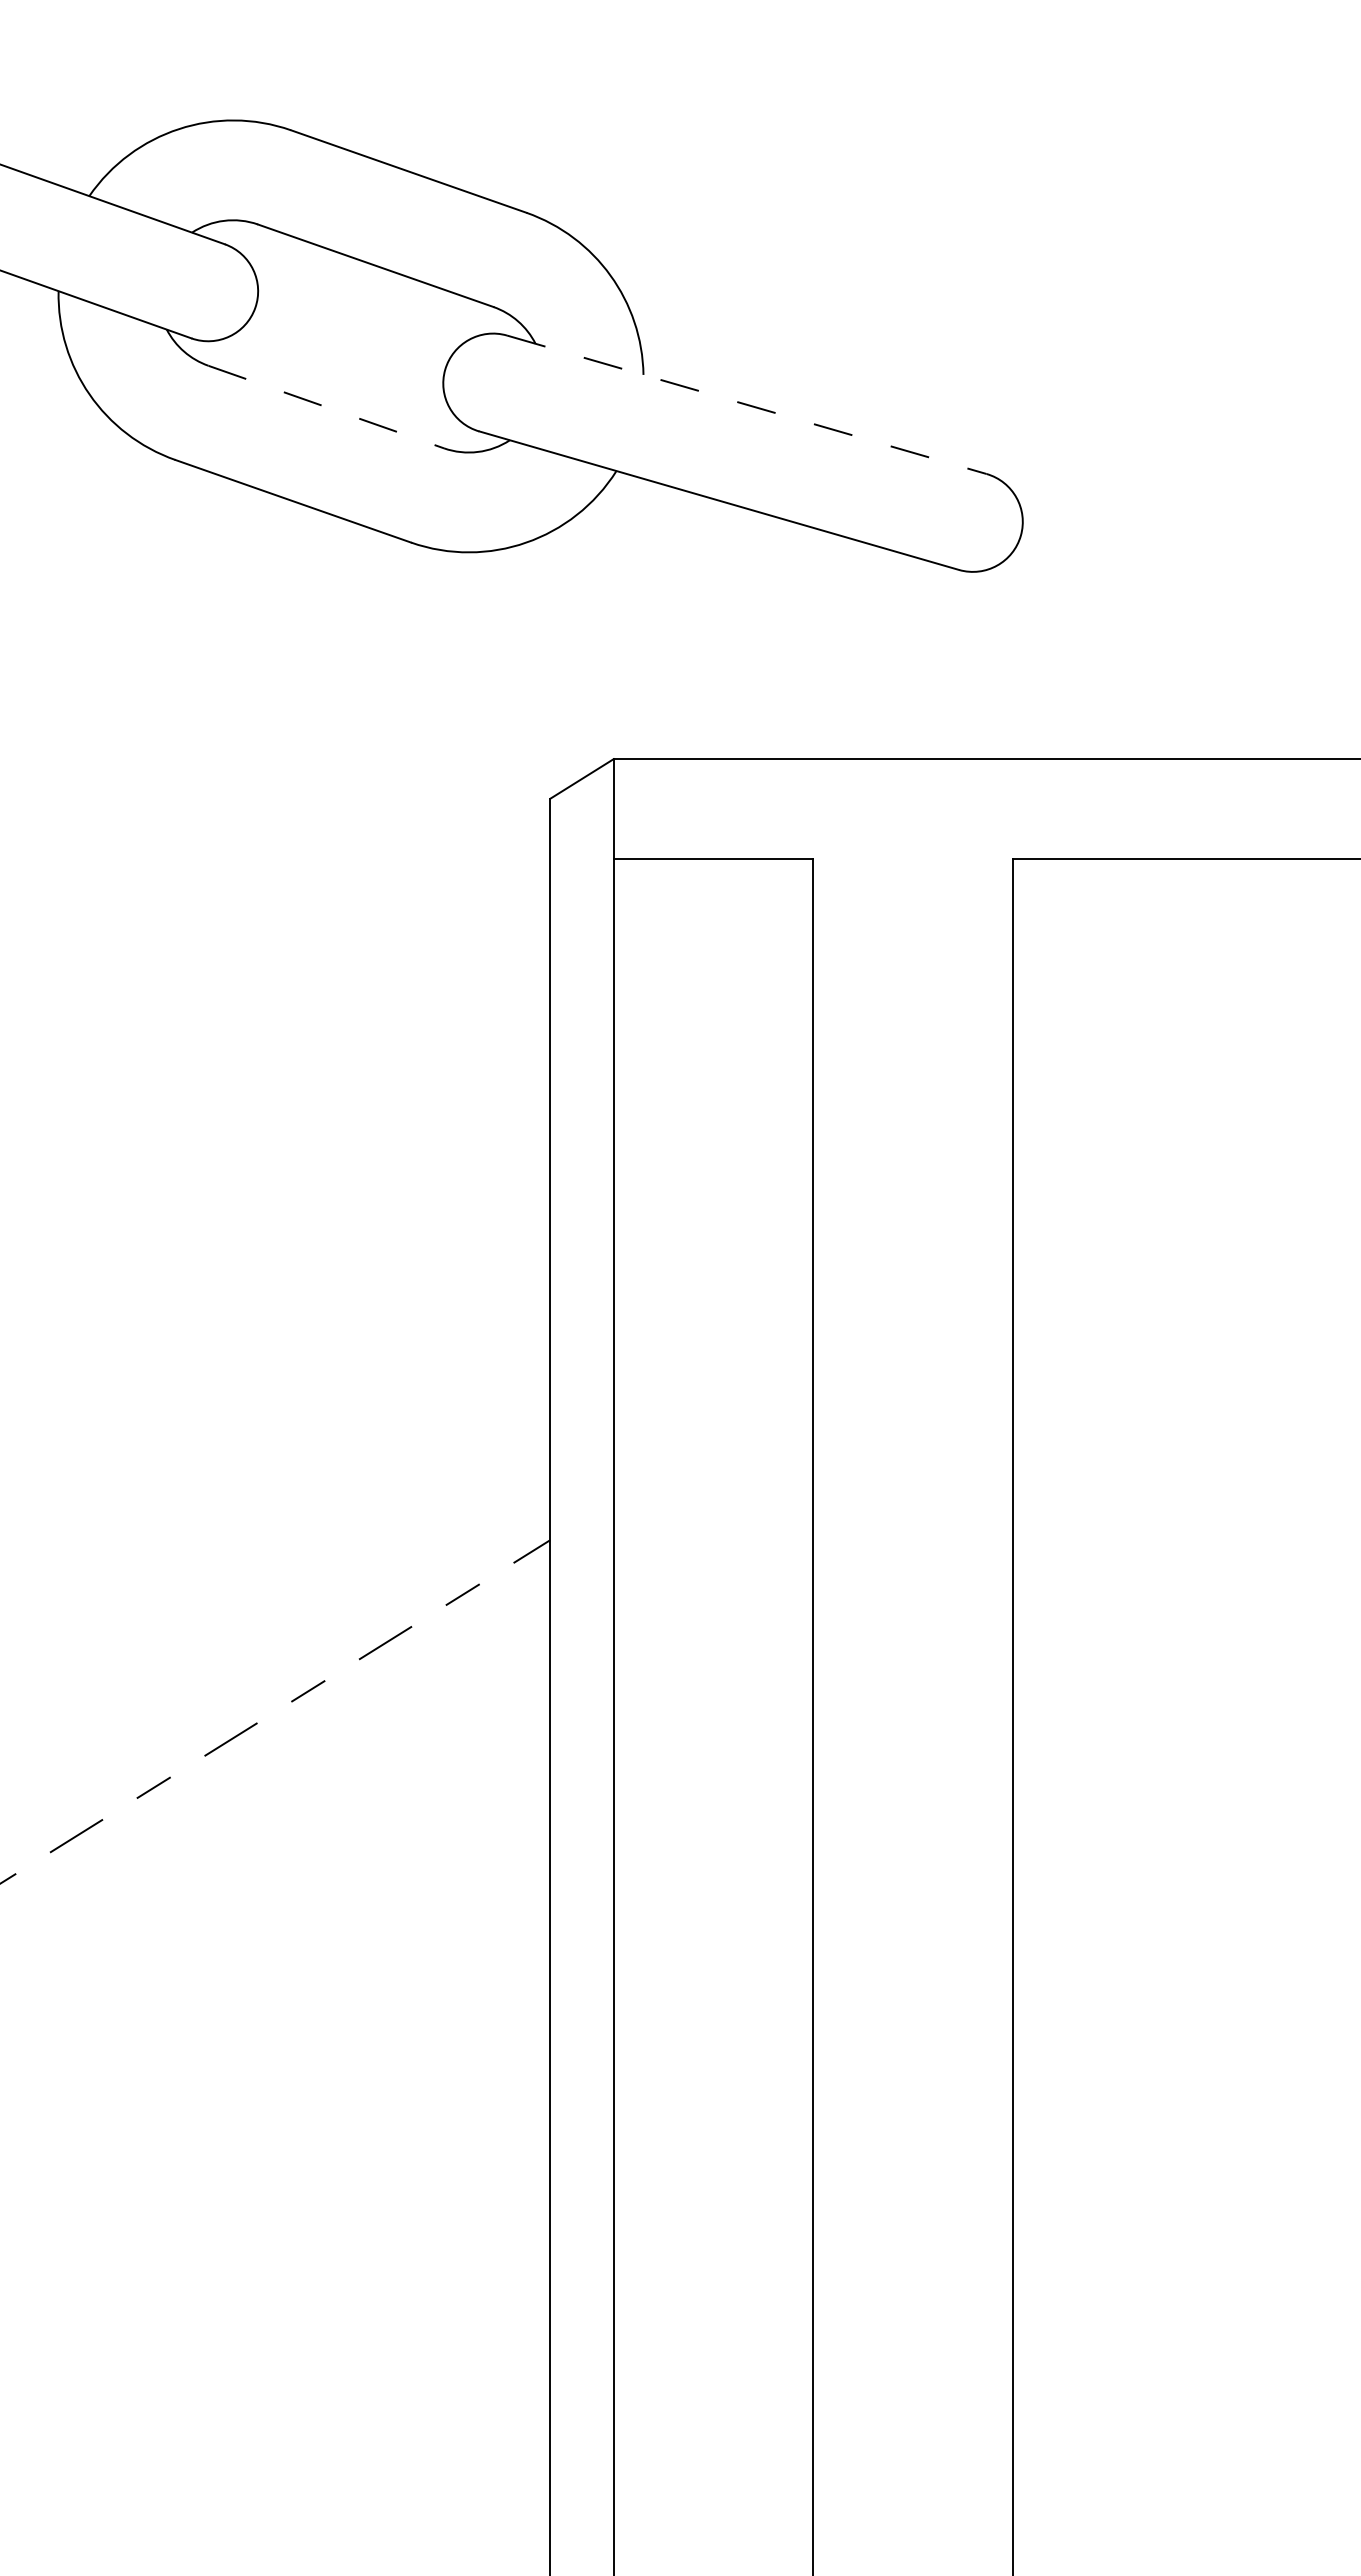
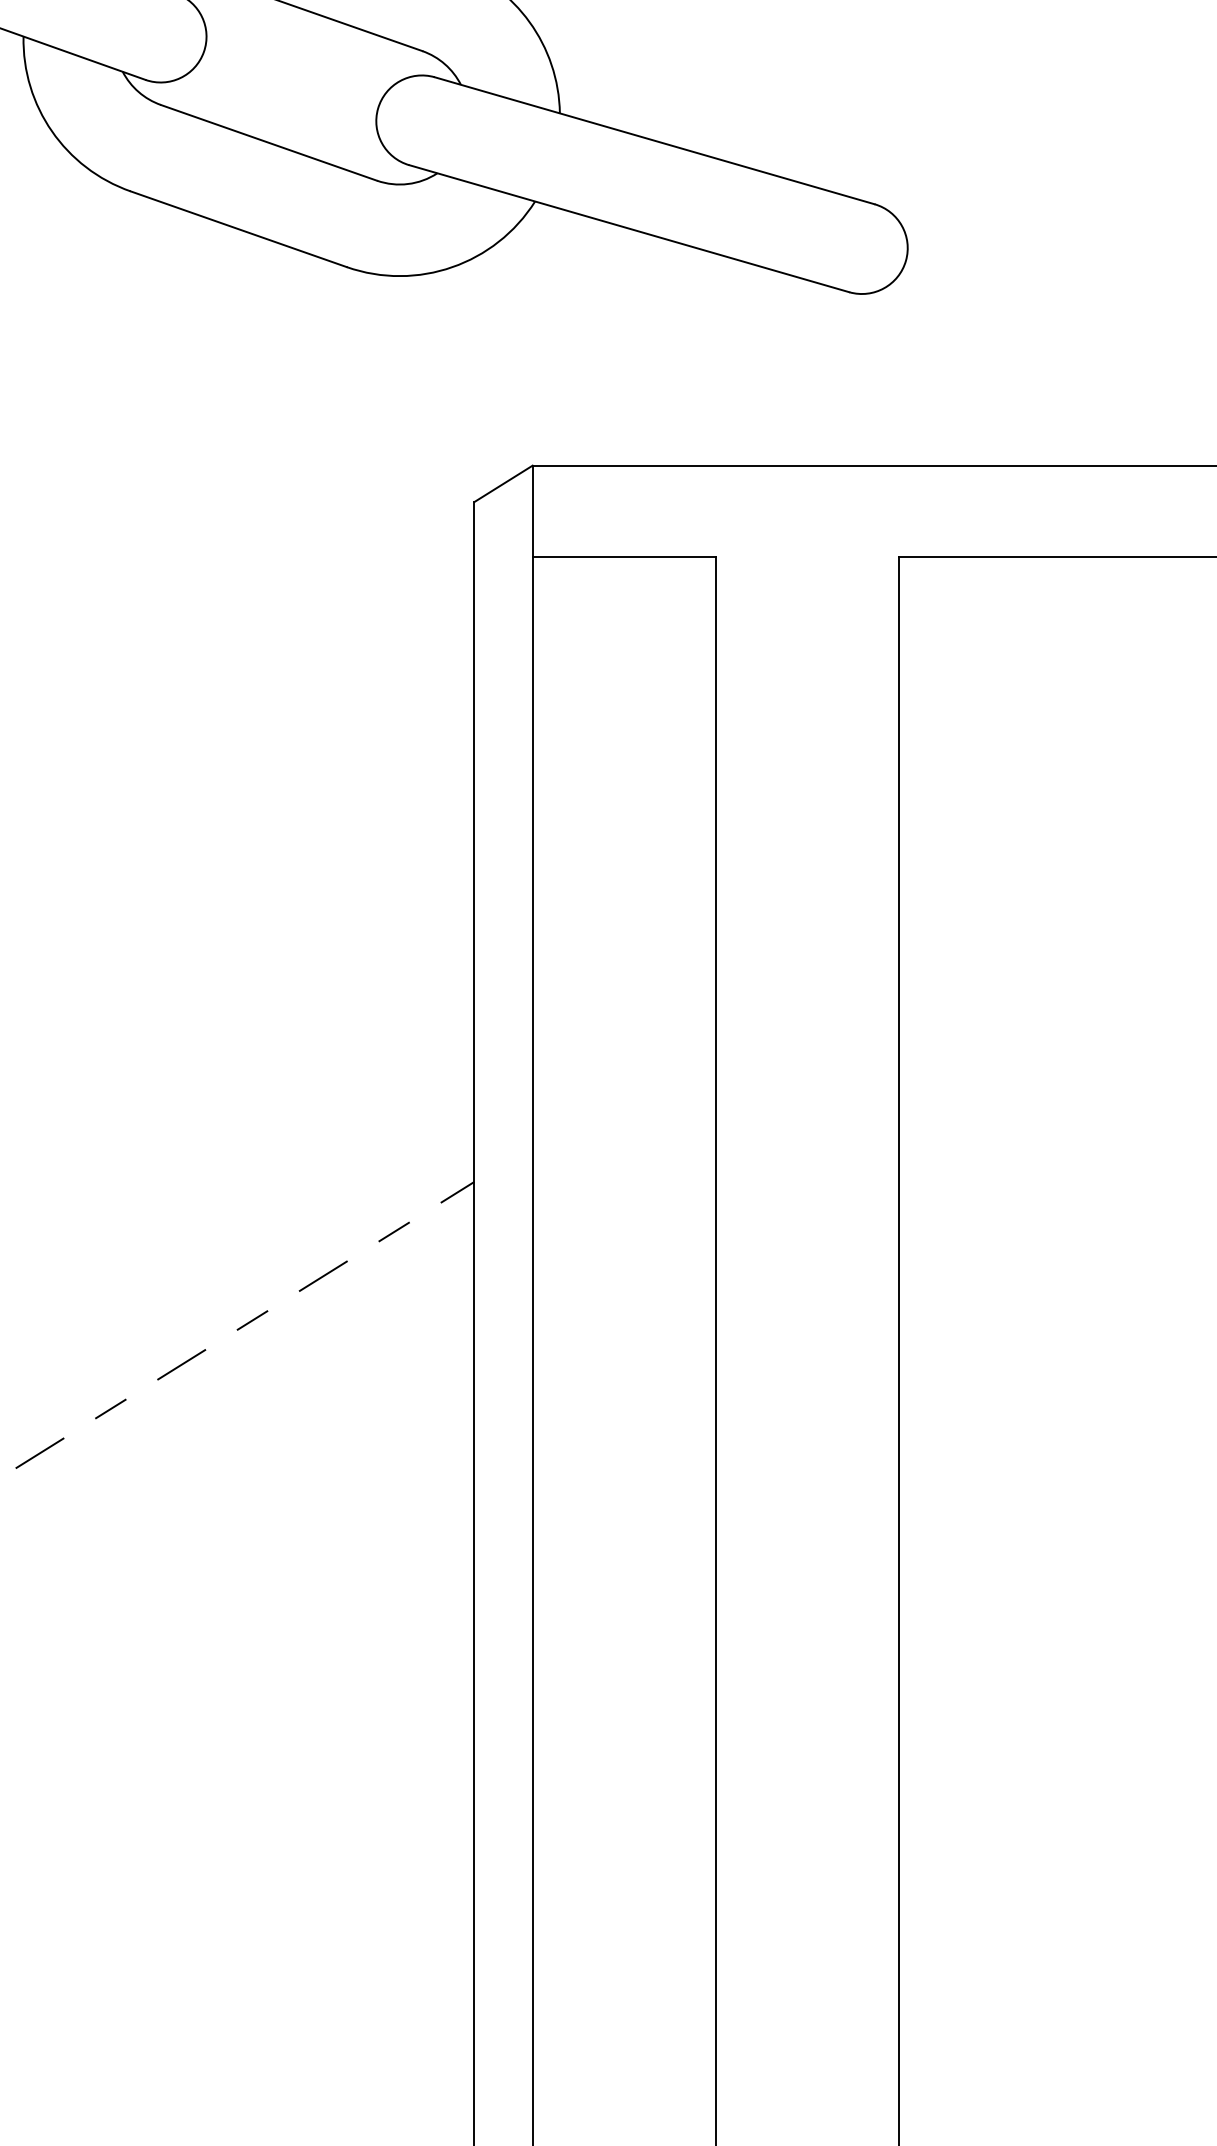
line: (746, 404) -> (654, 140), dashed -> solid
line: (326, 407) -> (269, 143), dashed -> solid

